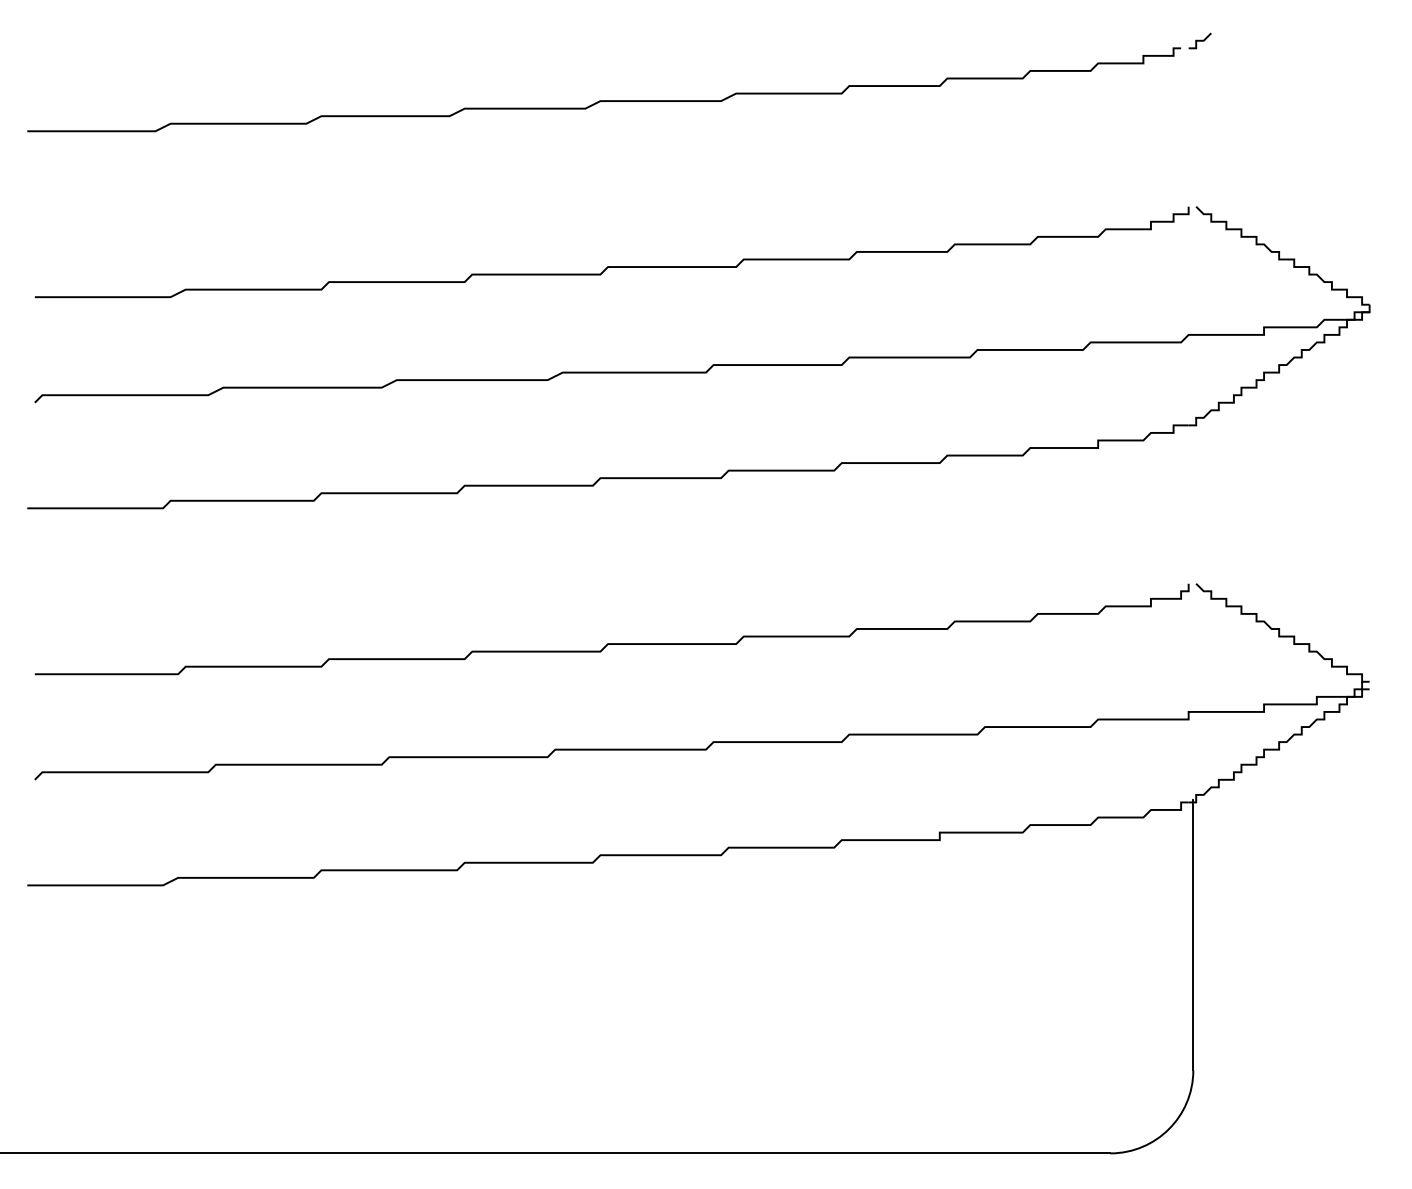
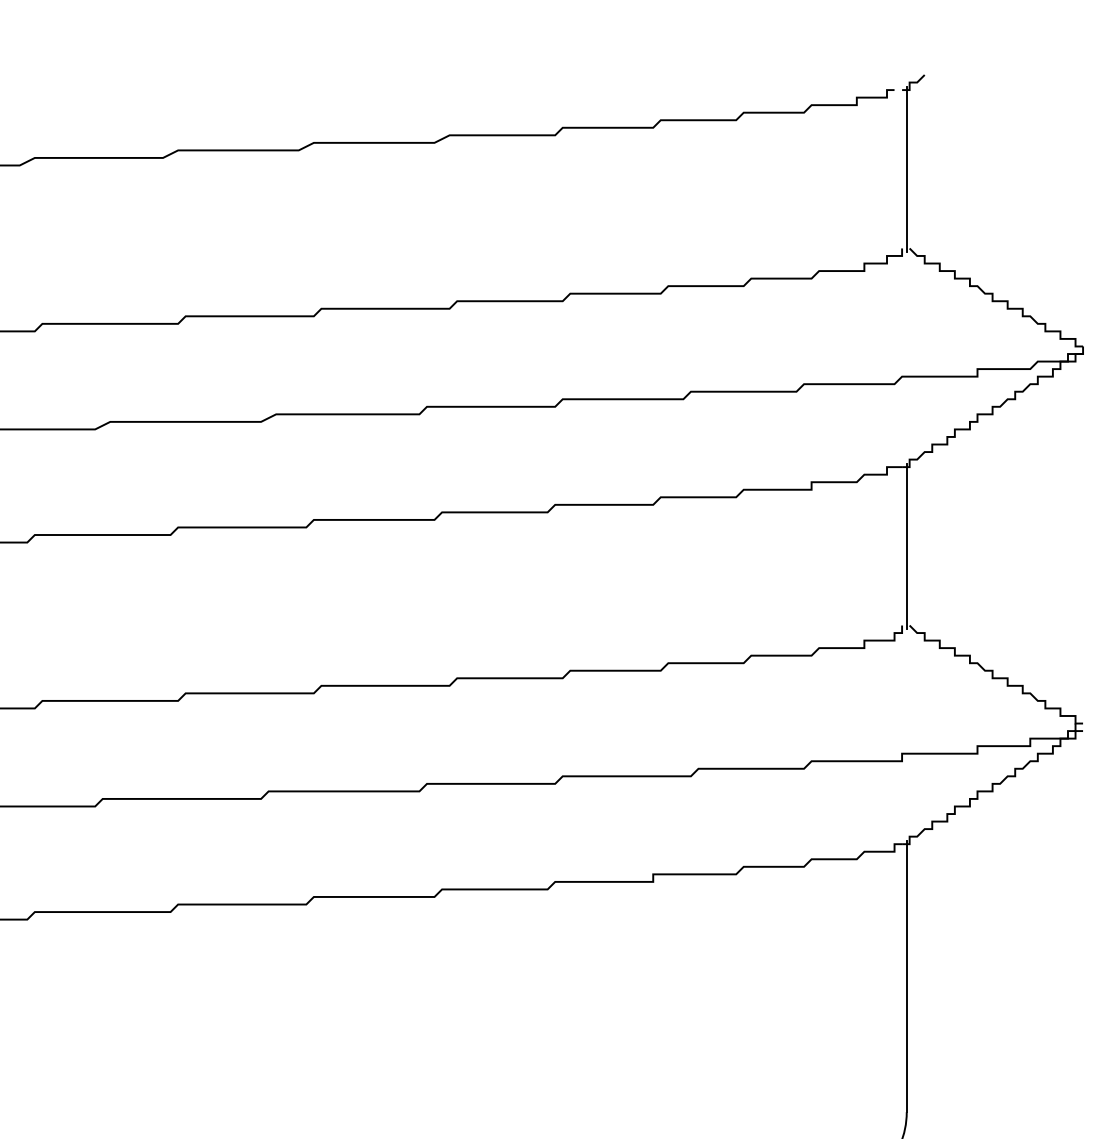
line: (1193, 127) -> (906, 169), added
line: (1193, 504) -> (906, 546), added

